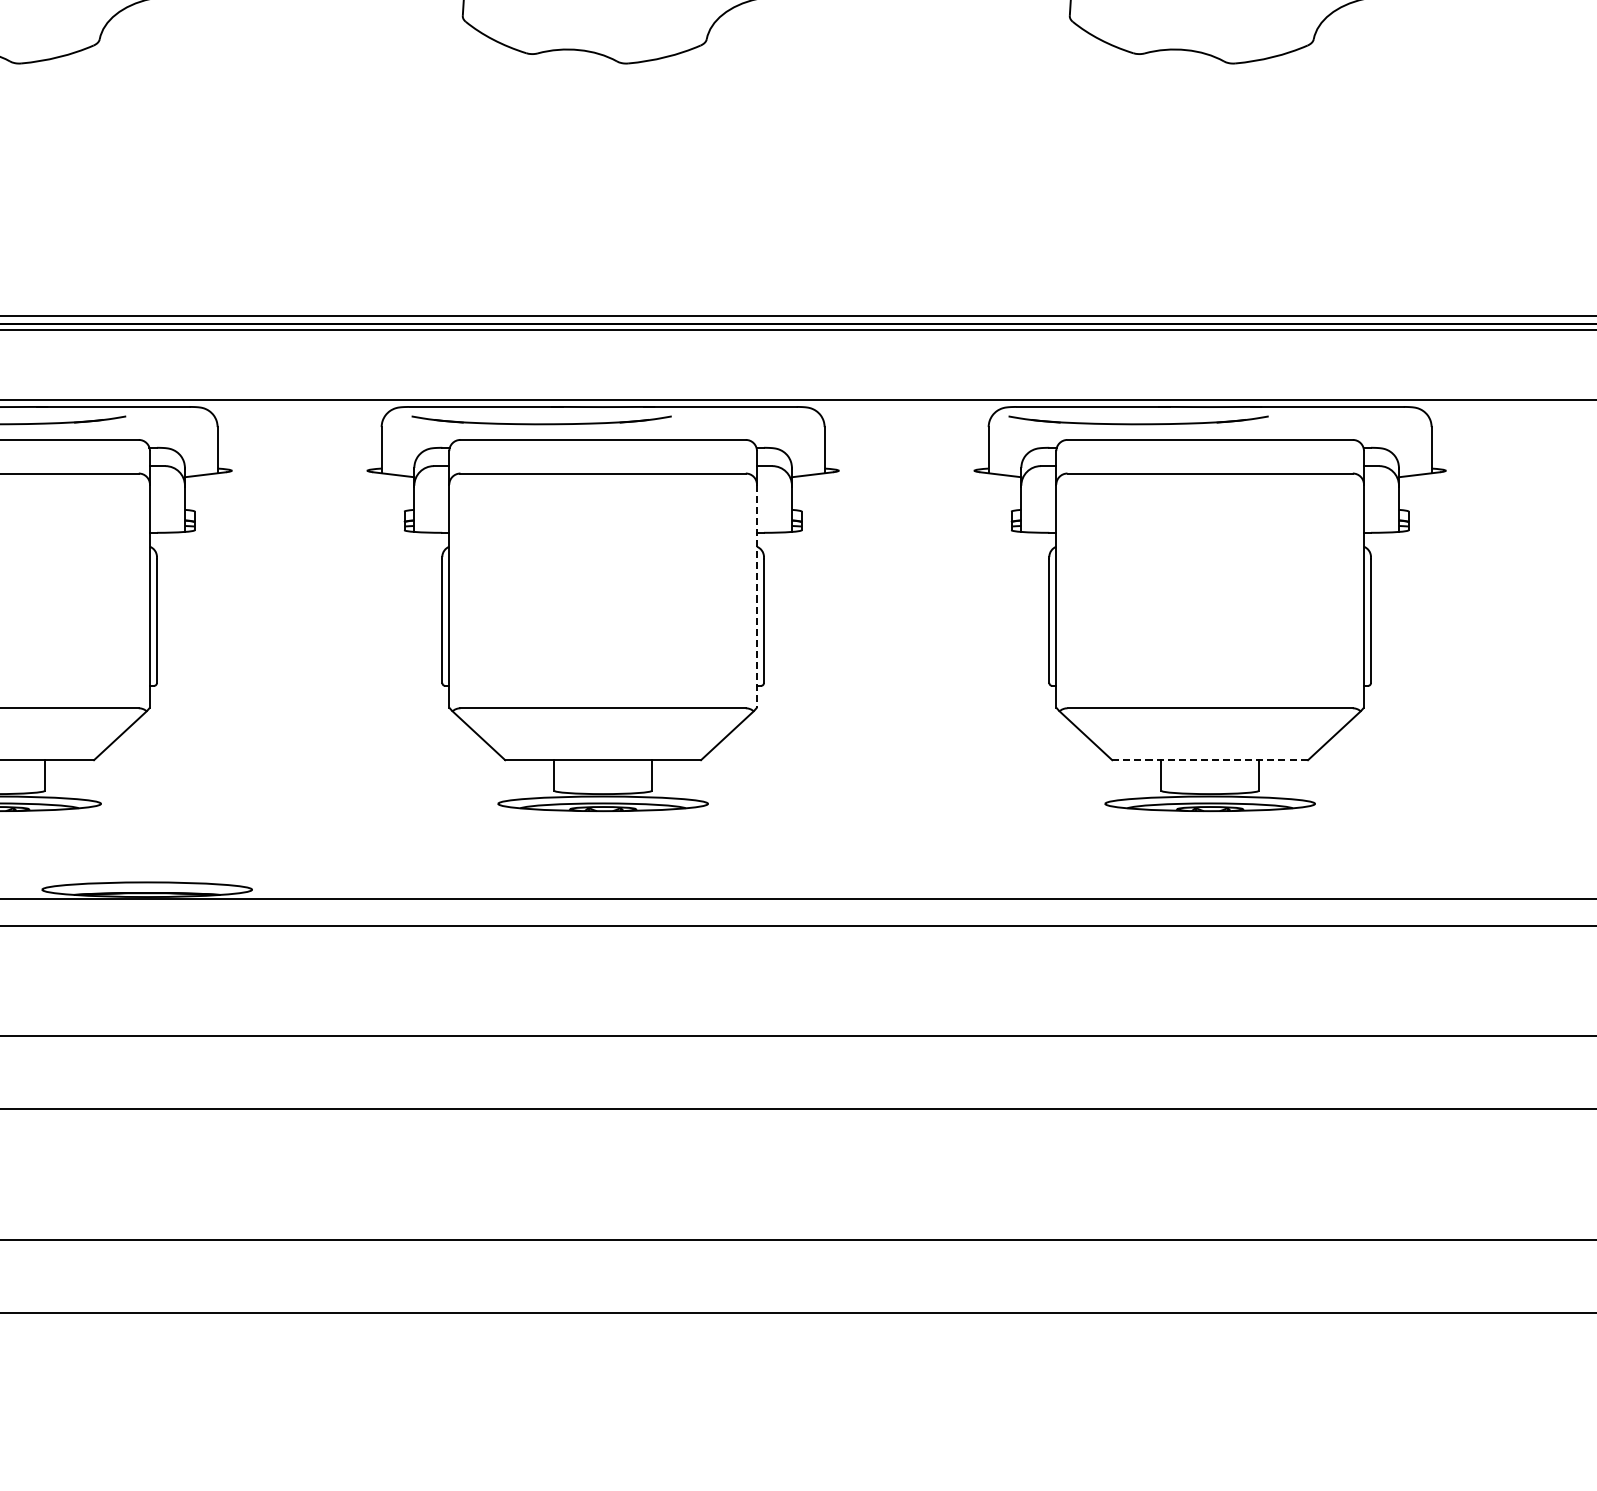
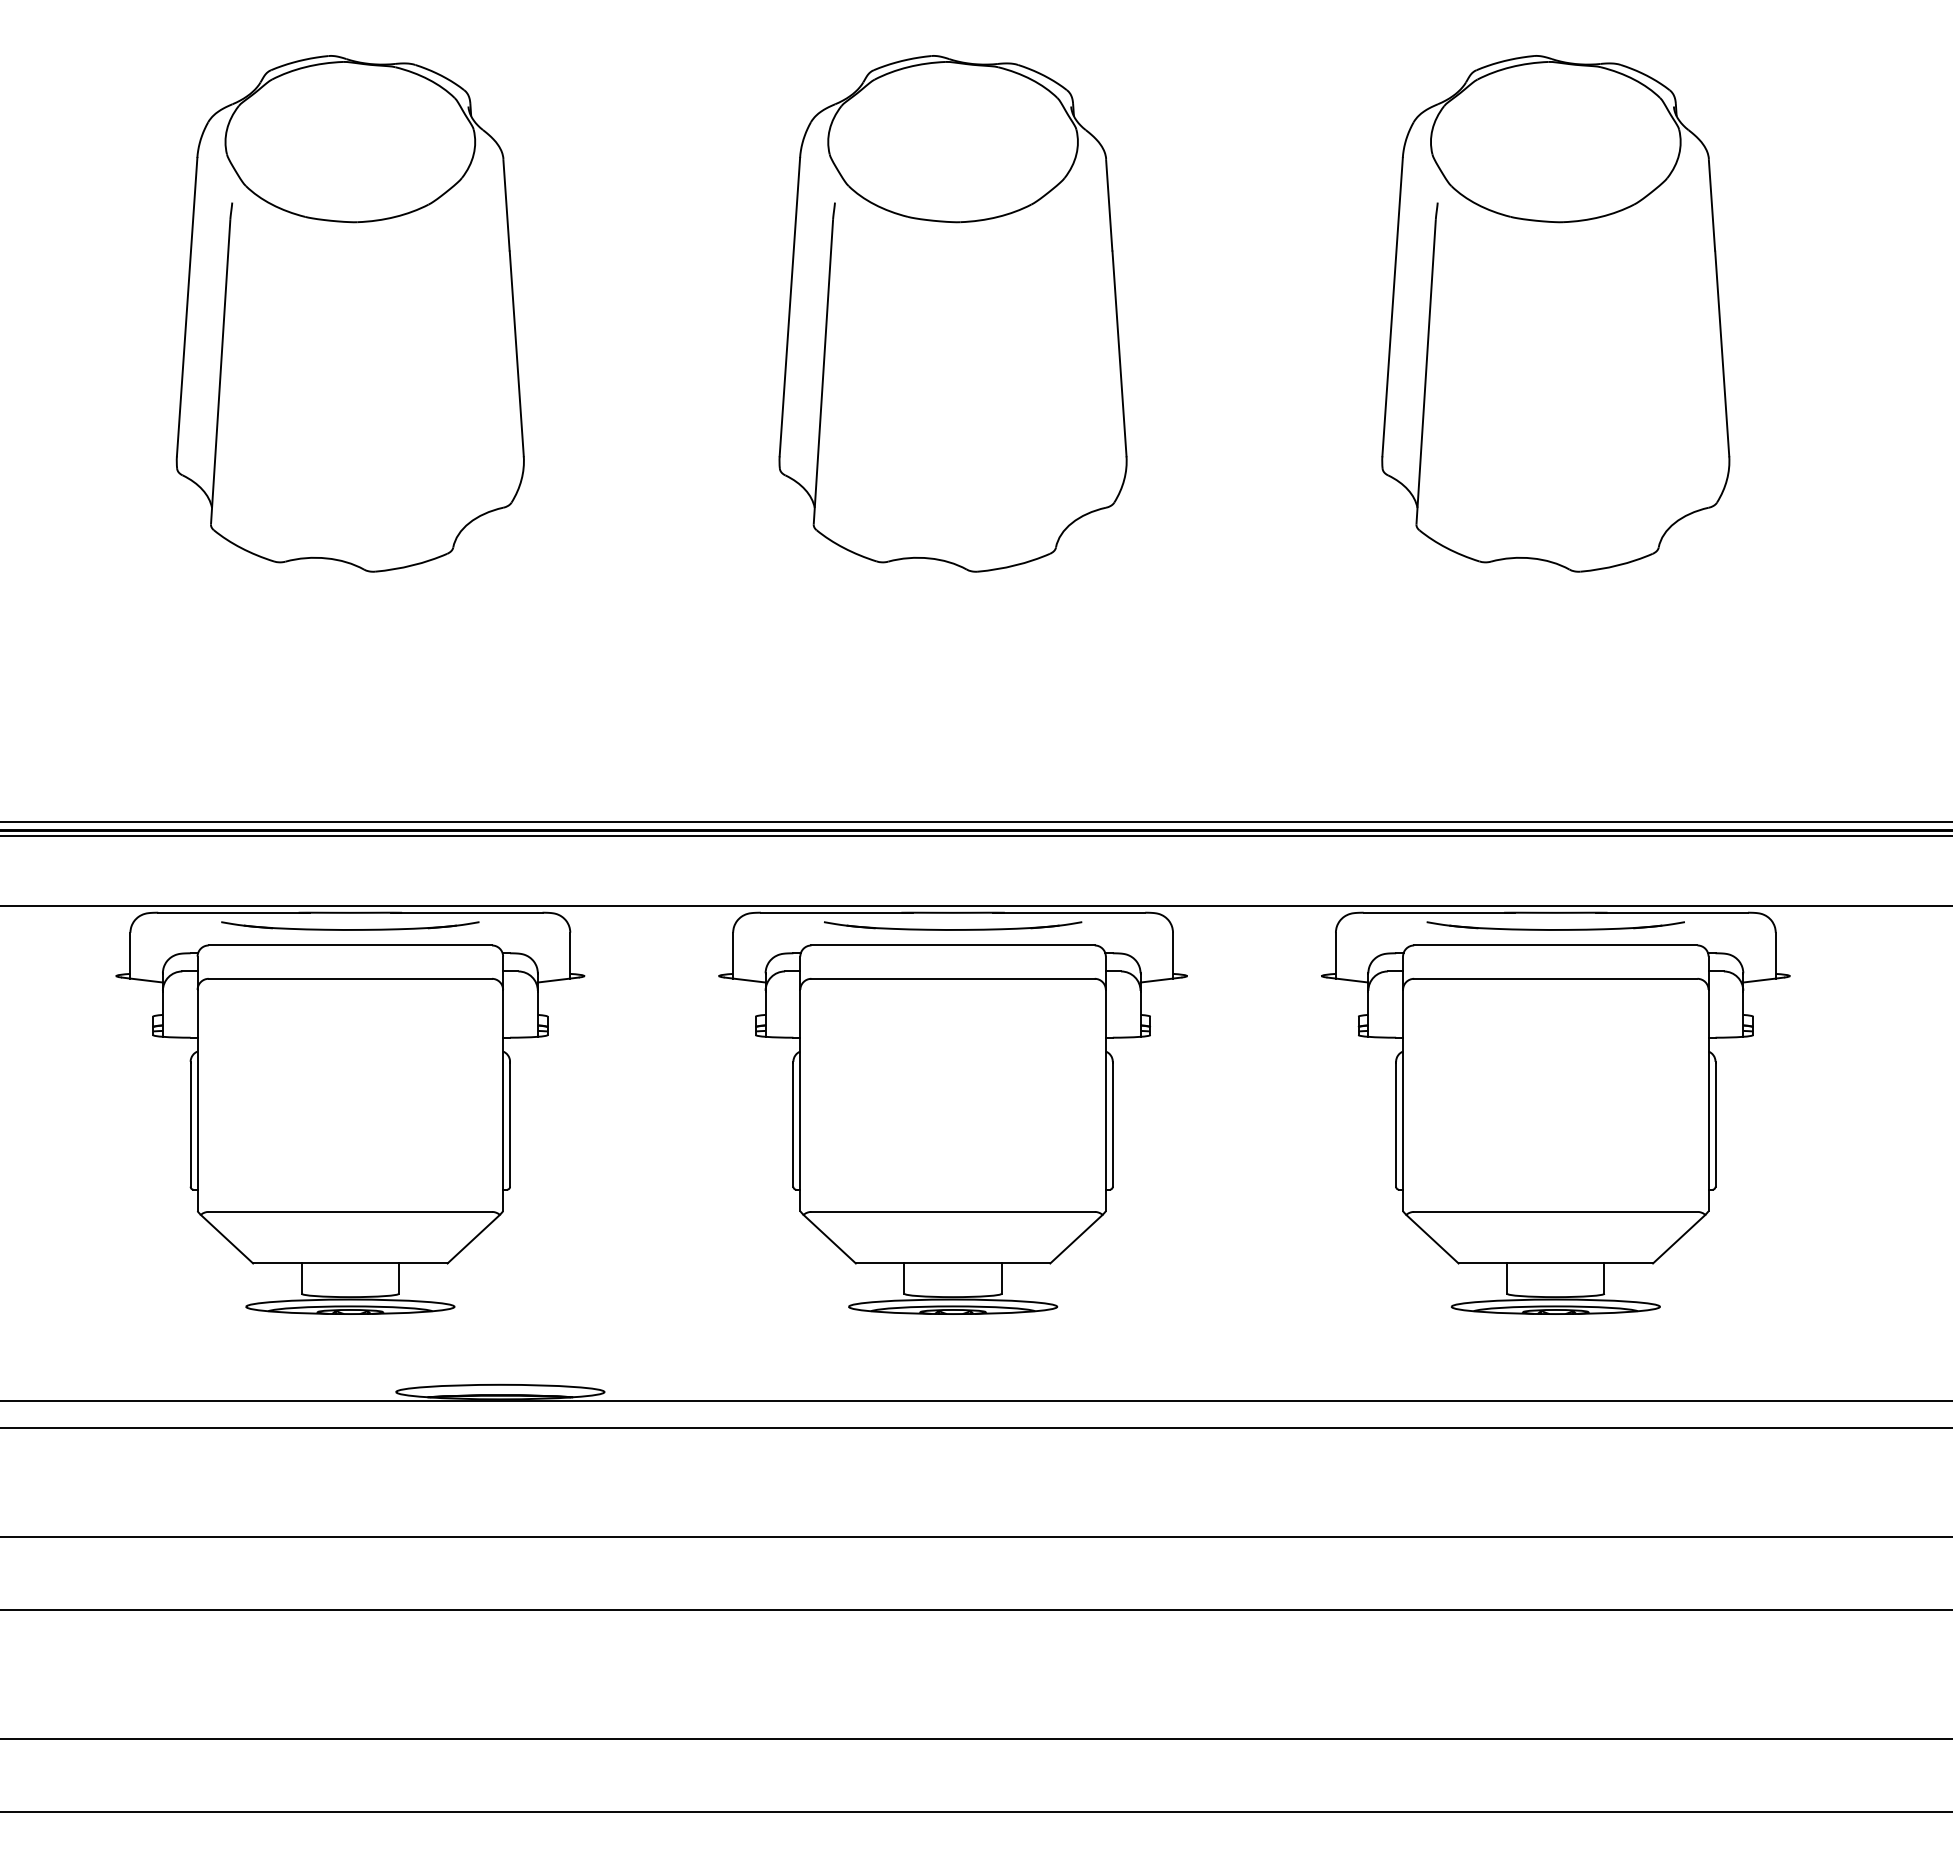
part: (542, 419) -> (953, 925), moved
part: (1138, 419) -> (1555, 925), moved
line: (756, 596) -> (1105, 1100), dashed -> solid
line: (1210, 760) -> (1556, 1263), dashed -> solid

